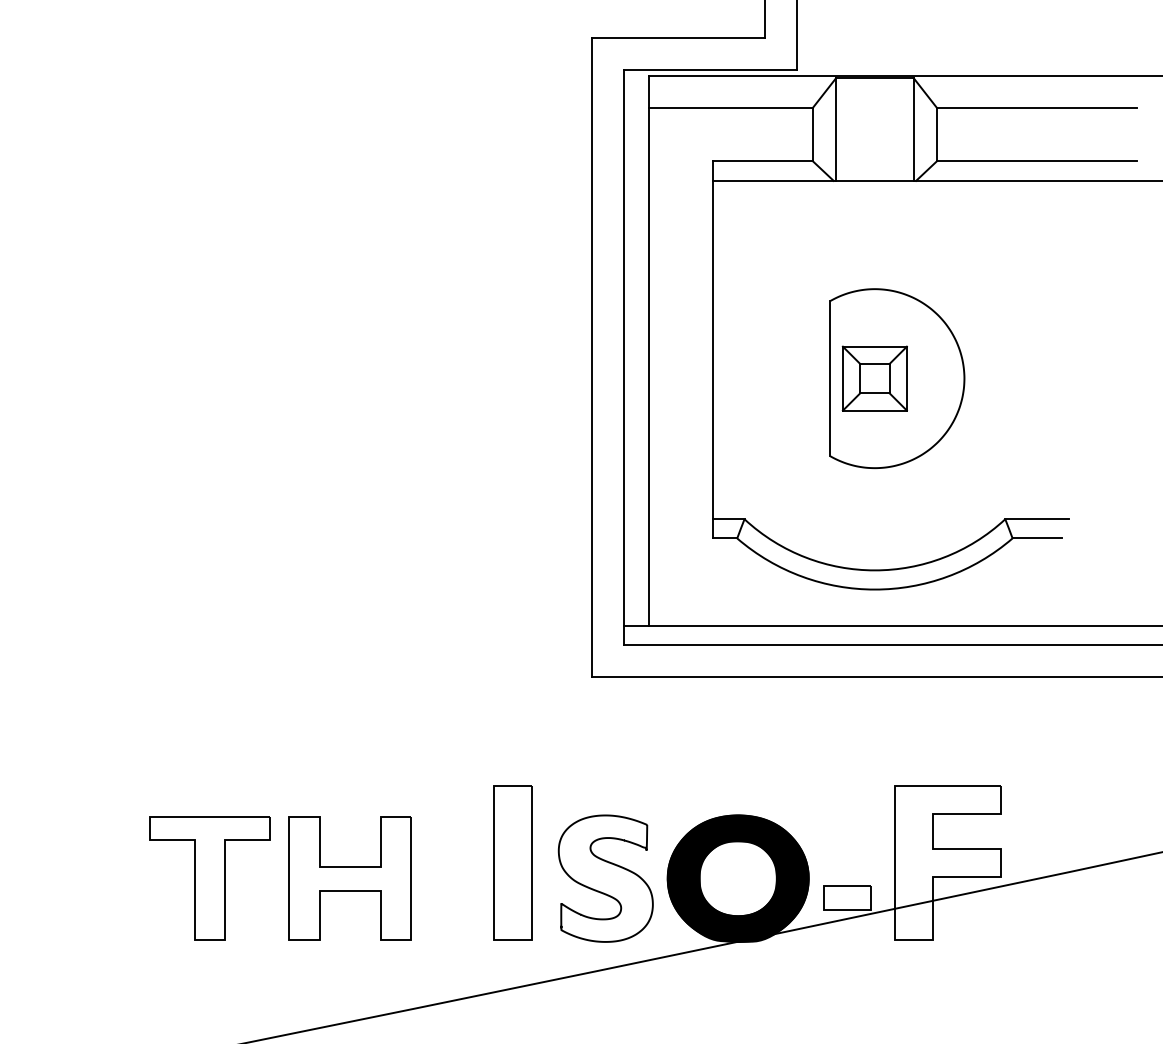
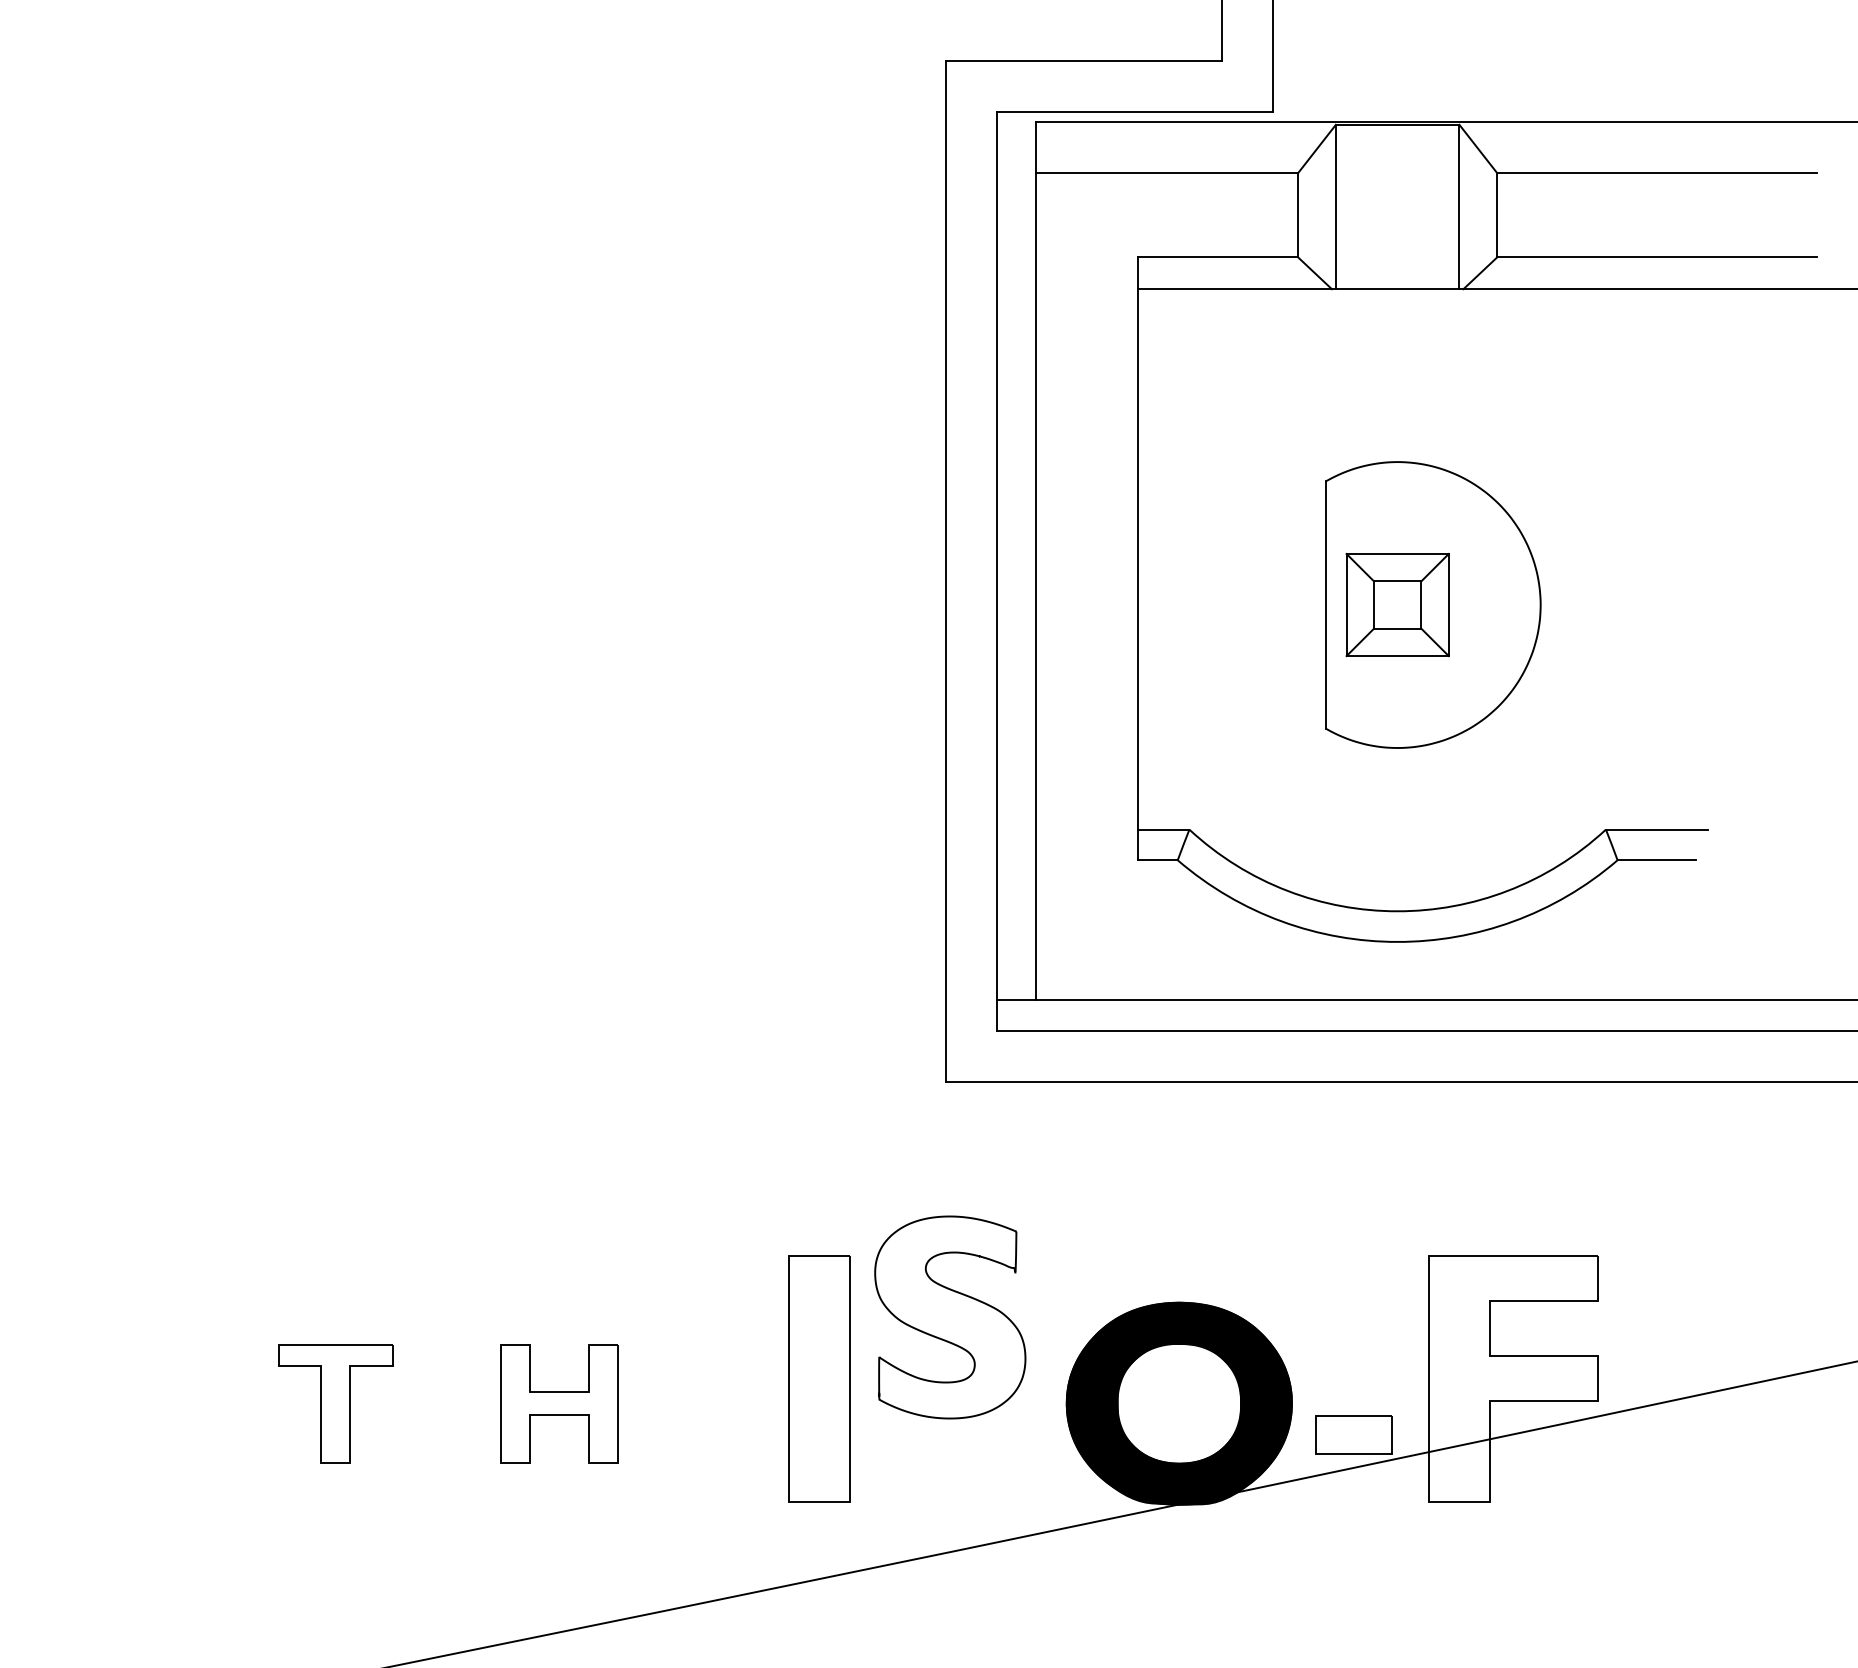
part: (209, 878) -> (334, 1403), size x0.6
part: (349, 878) -> (558, 1403), size x0.6
part: (605, 878) -> (949, 1317), moved

